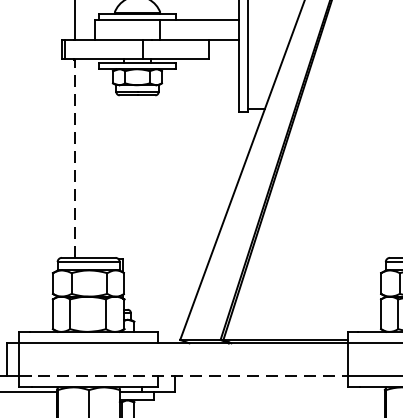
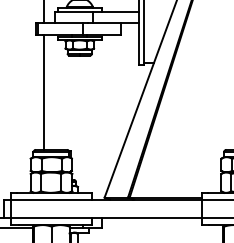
line: (74, 159) -> (43, 92), dashed -> solid
line: (185, 376) -> (107, 218), dashed -> solid

